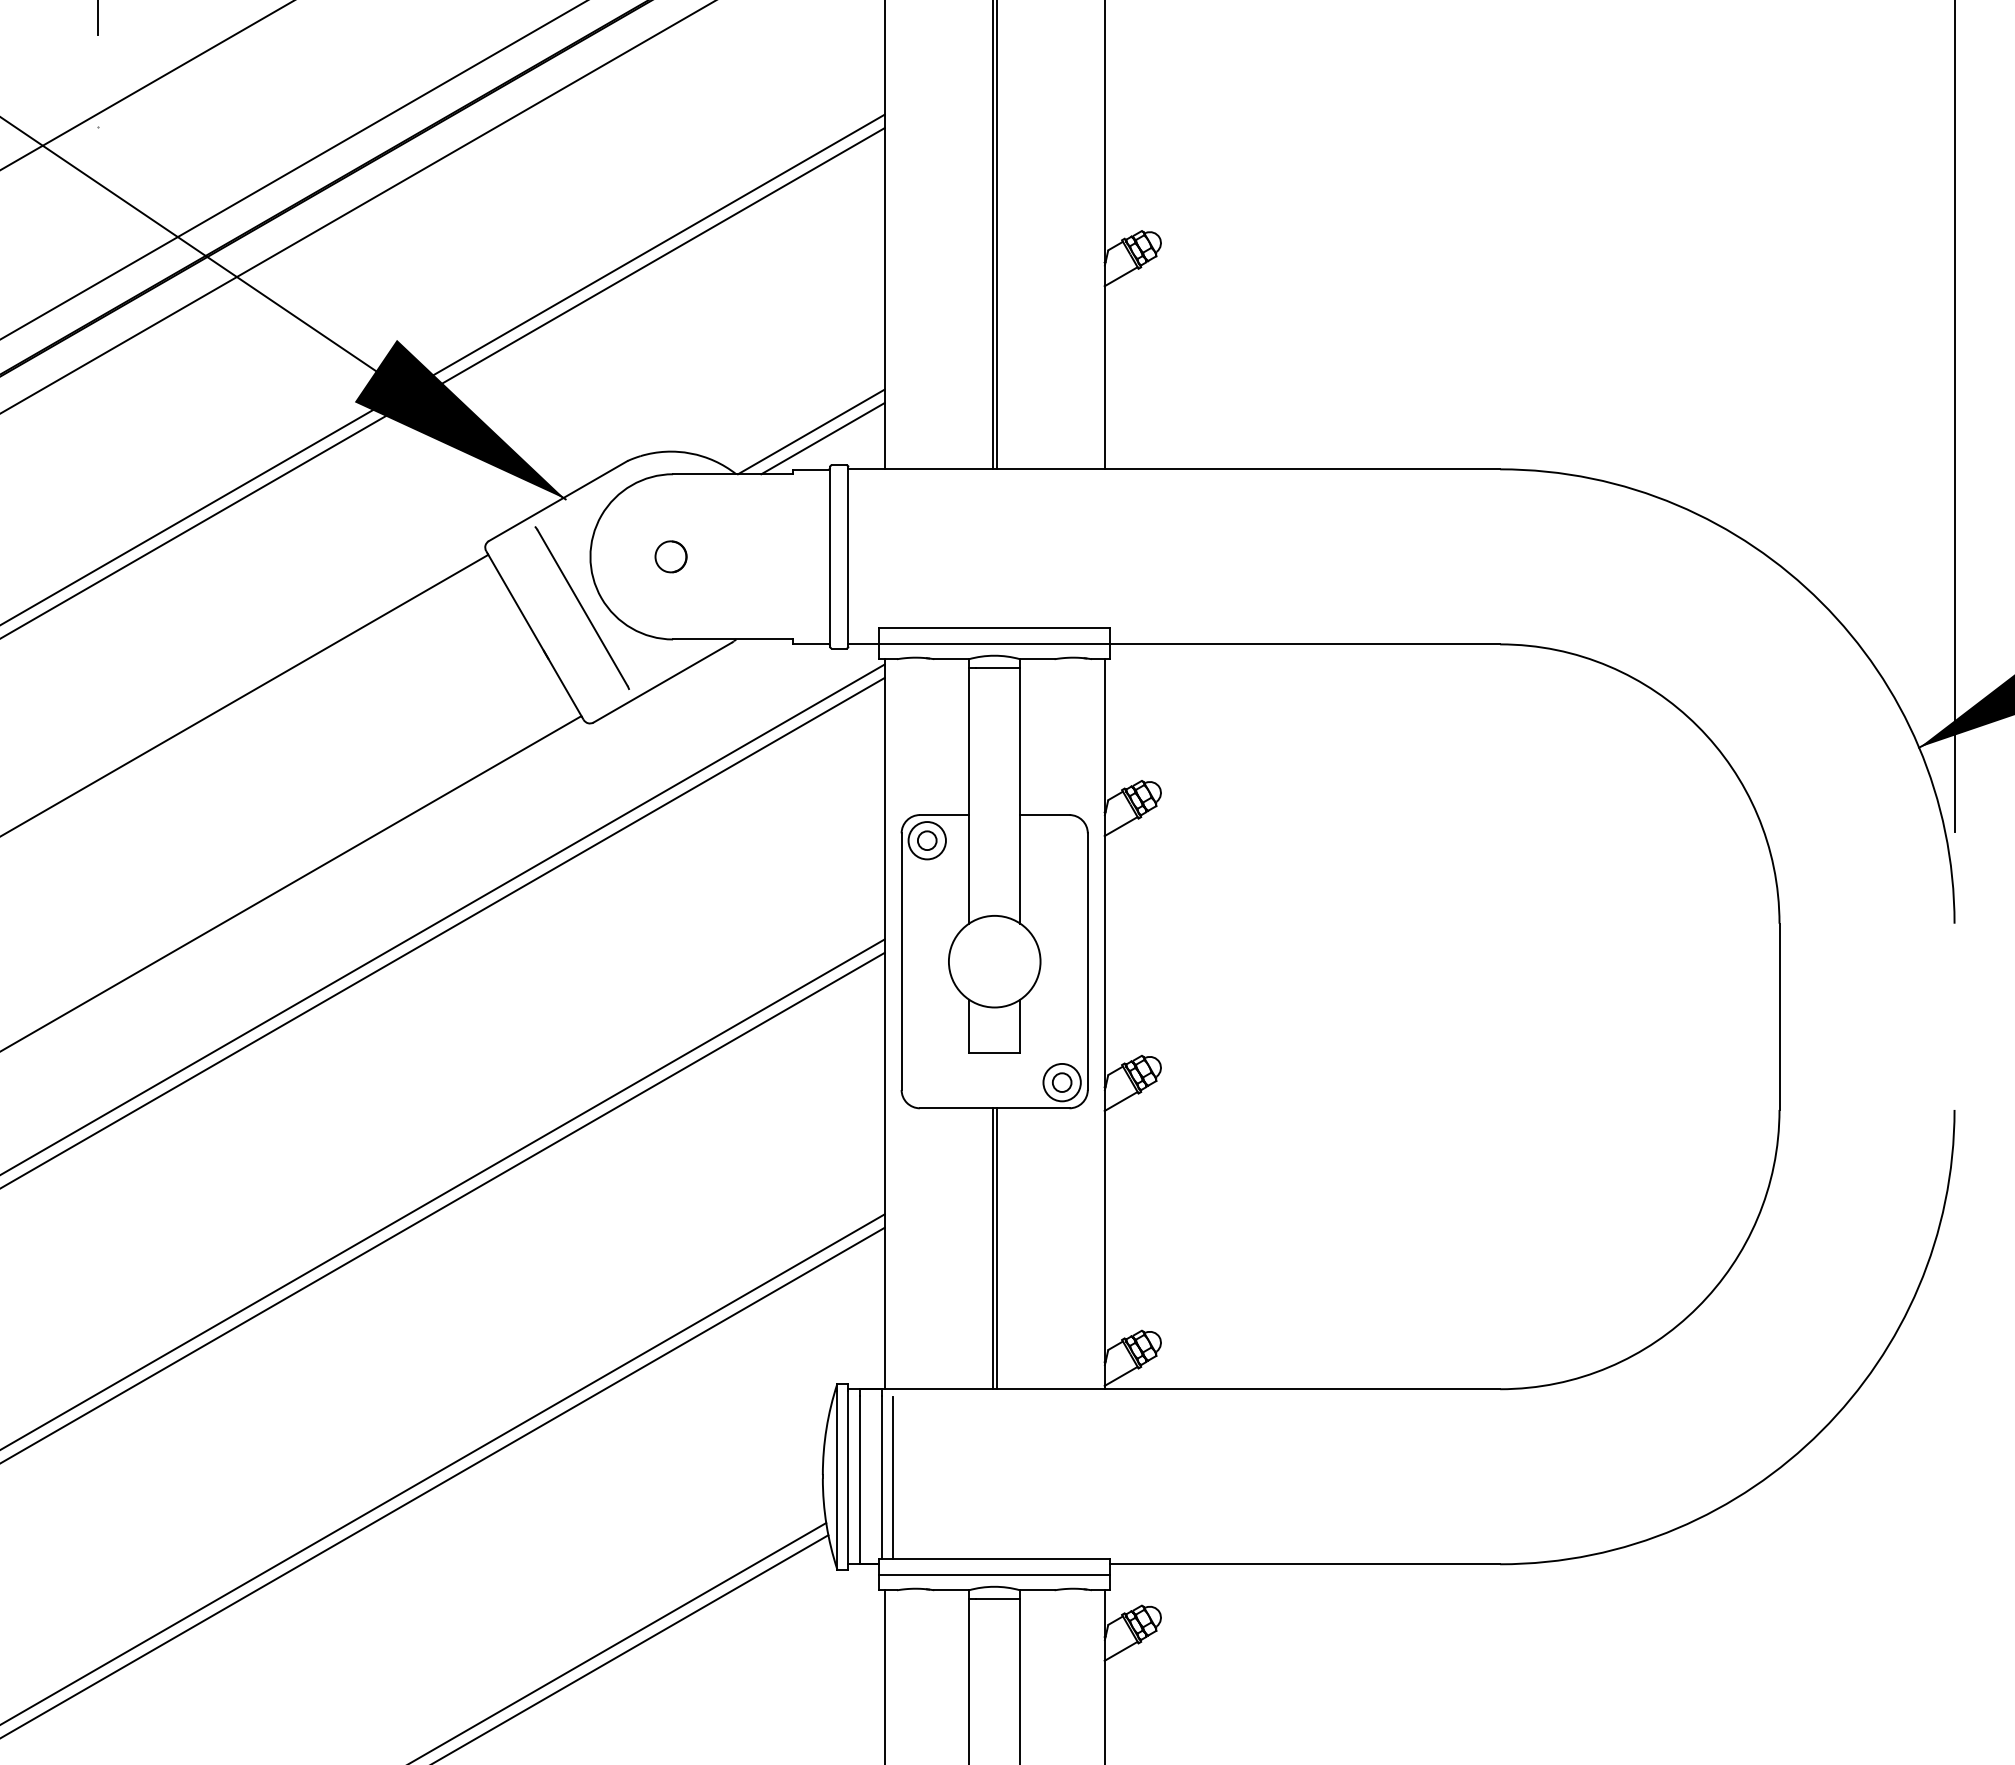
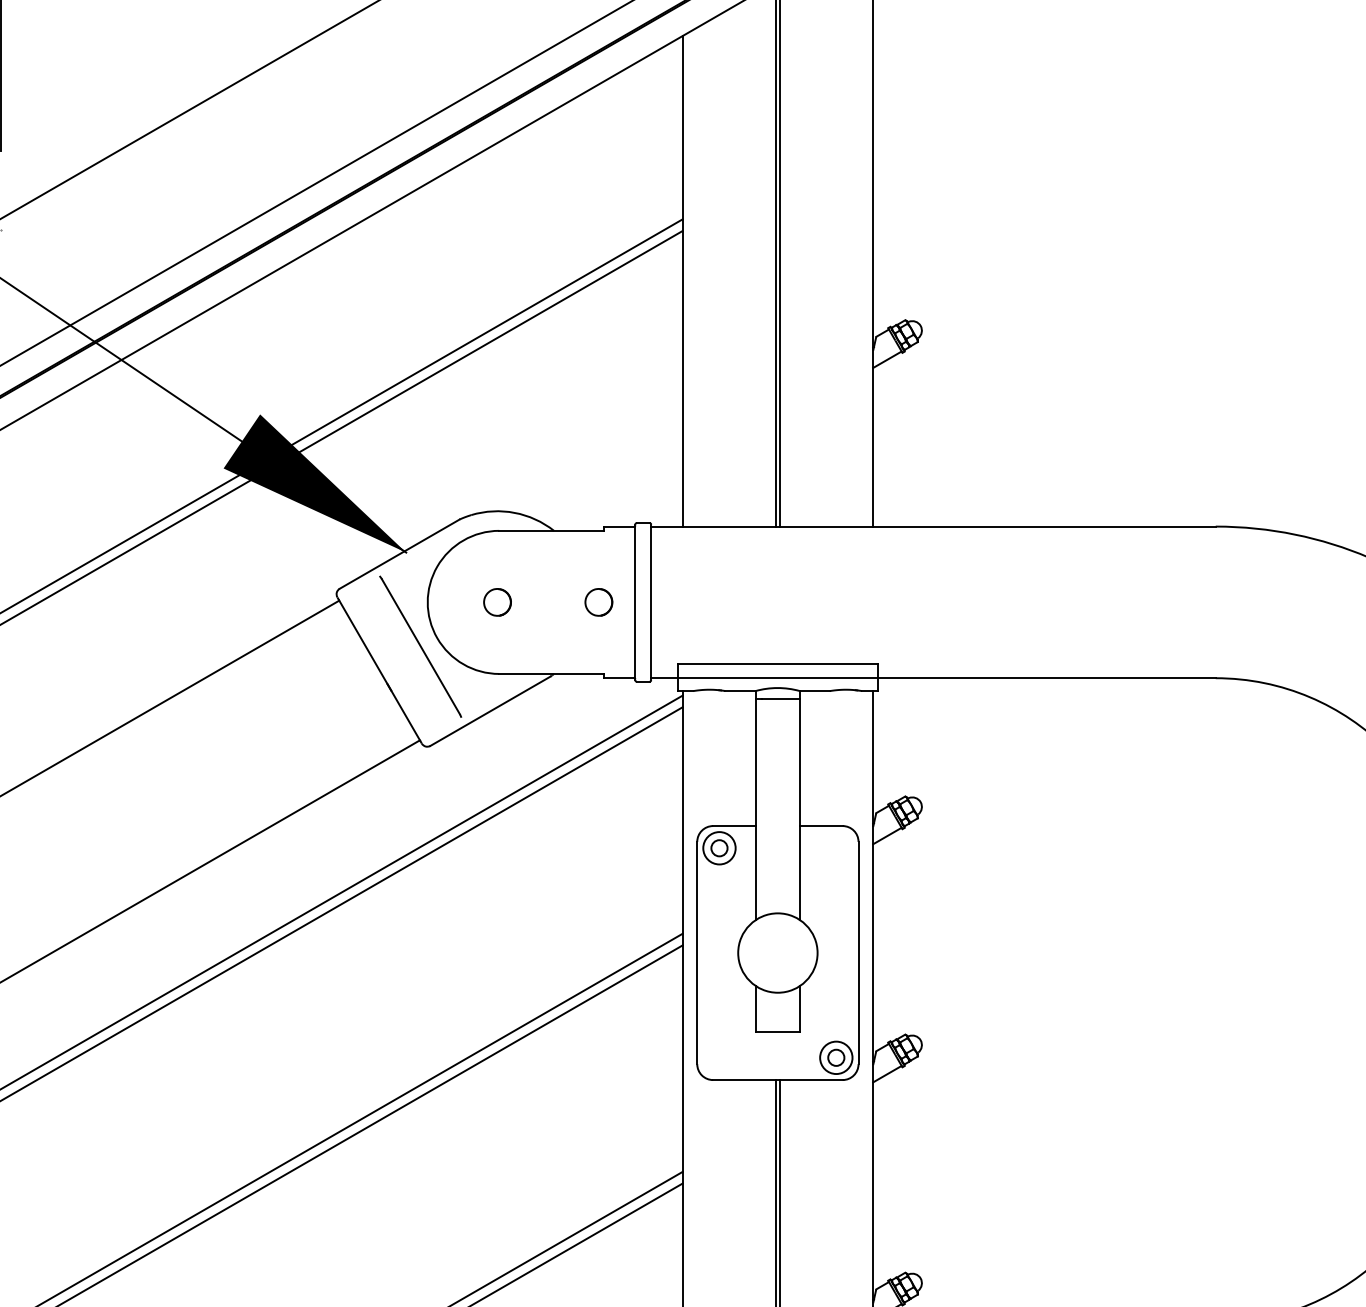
line: (811, 431) -> (619, 493), removed
line: (822, 438) -> (628, 499), removed
part: (787, 556) -> (598, 602), added

